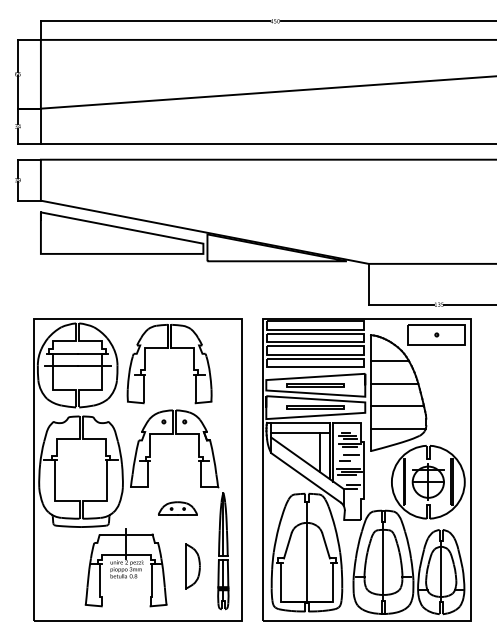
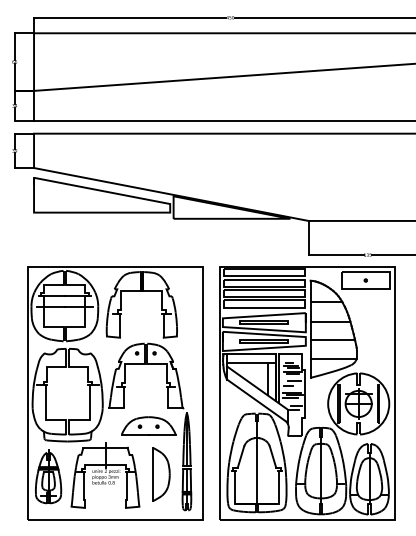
part: (177, 508) -> (148, 425), size x1.67
part: (192, 566) -> (161, 474), size x1.43
part: (58, 568) -> (48, 476), added

